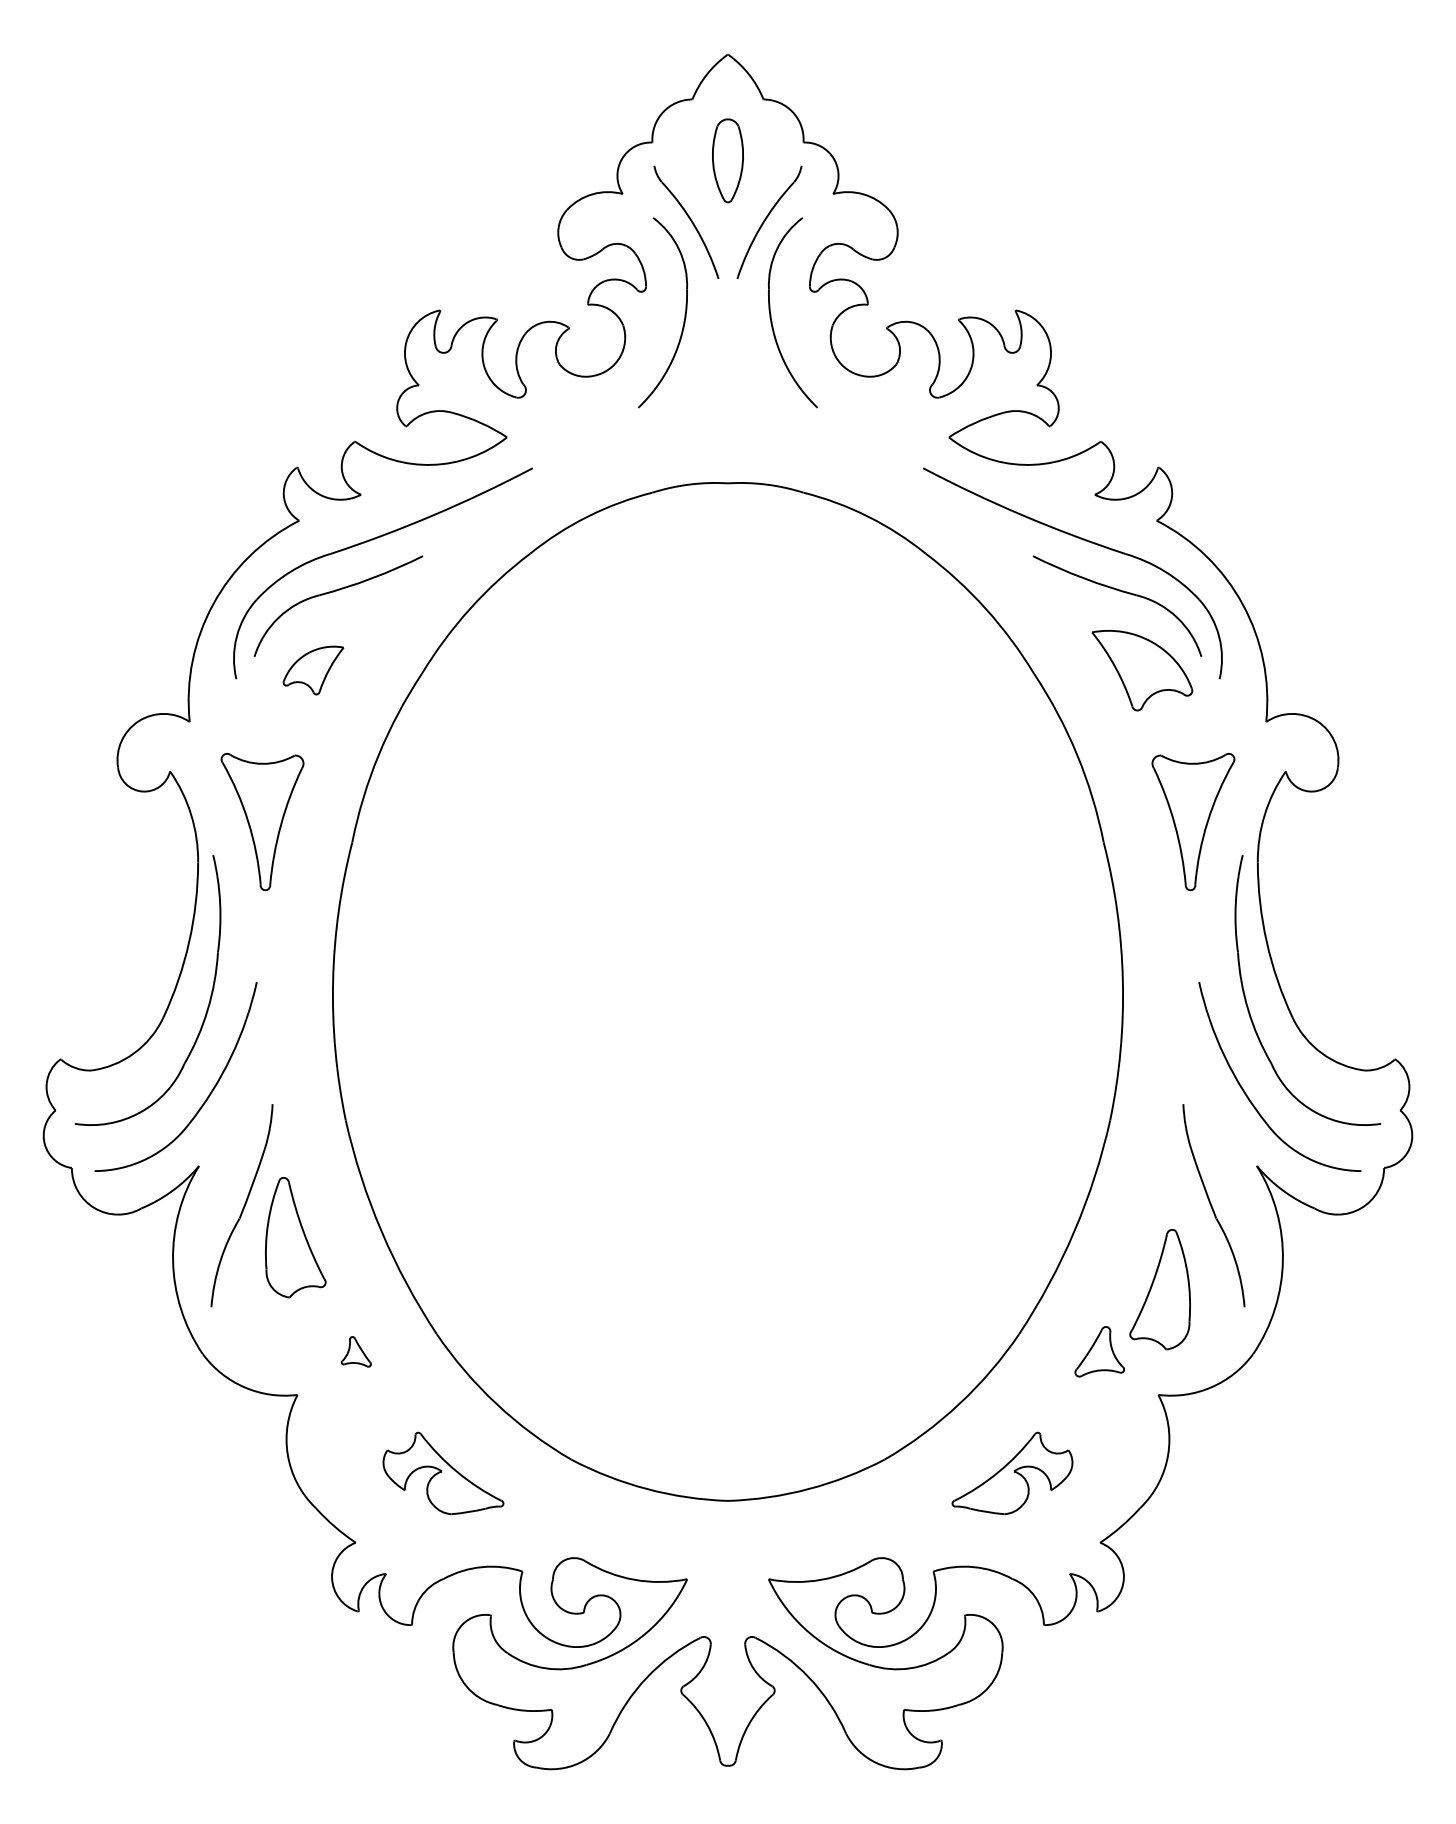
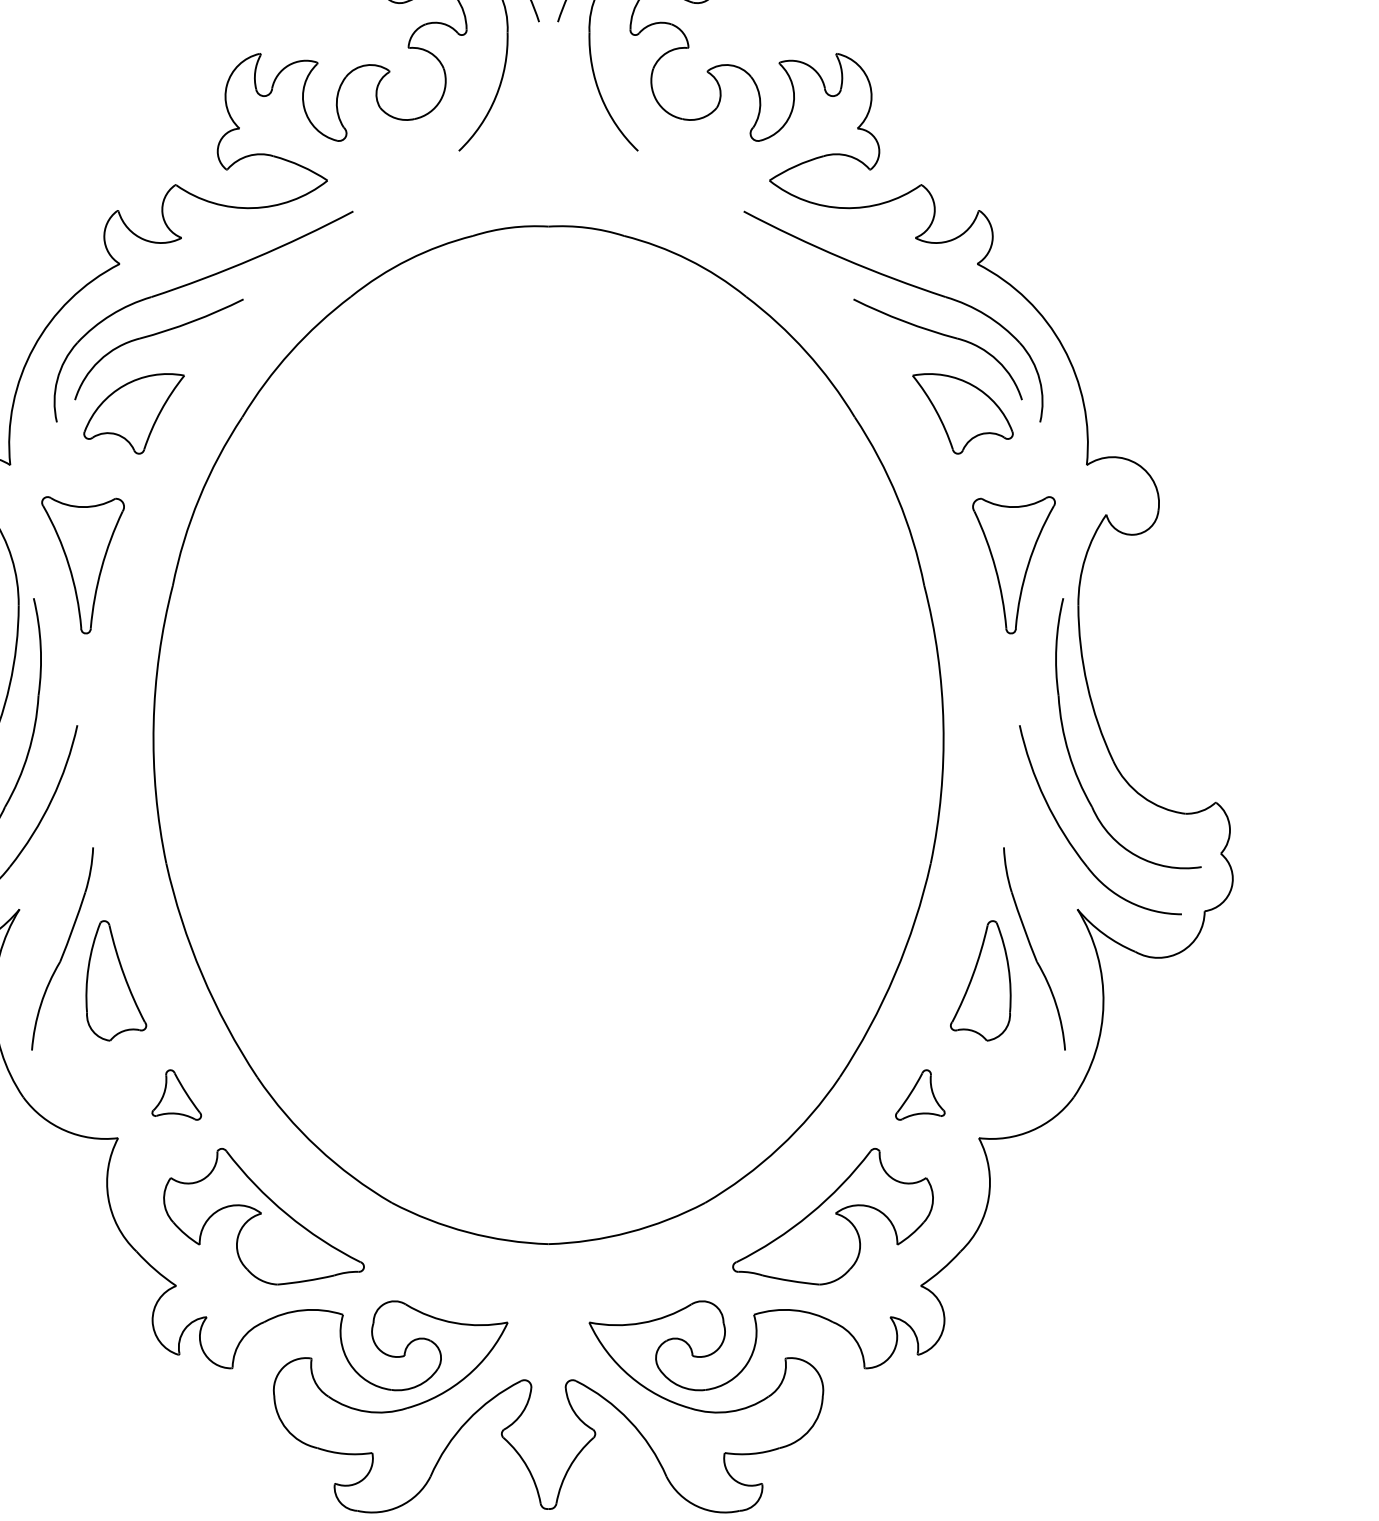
part: (313, 670) -> (134, 413), size x1.67
part: (1159, 1289) -> (980, 980), moved
part: (356, 1351) -> (177, 1094), size x1.67
part: (443, 1473) -> (264, 1216), size x1.67
part: (1012, 1473) -> (833, 1216), size x1.67

